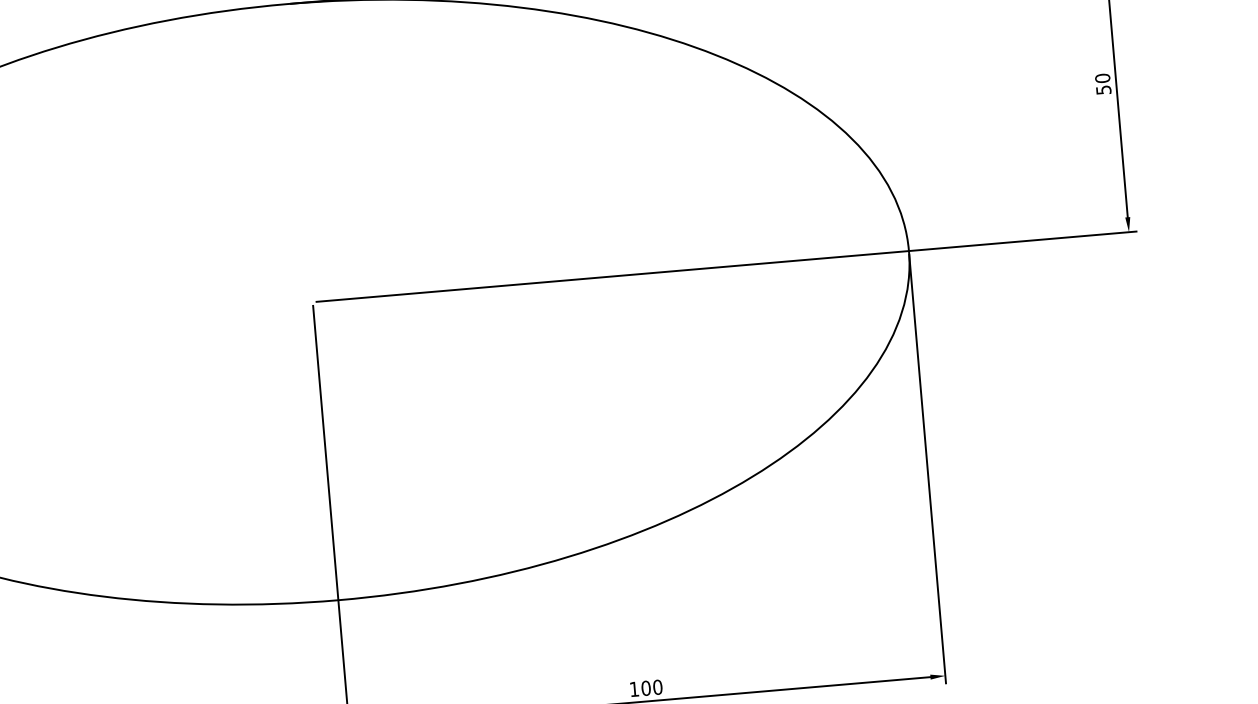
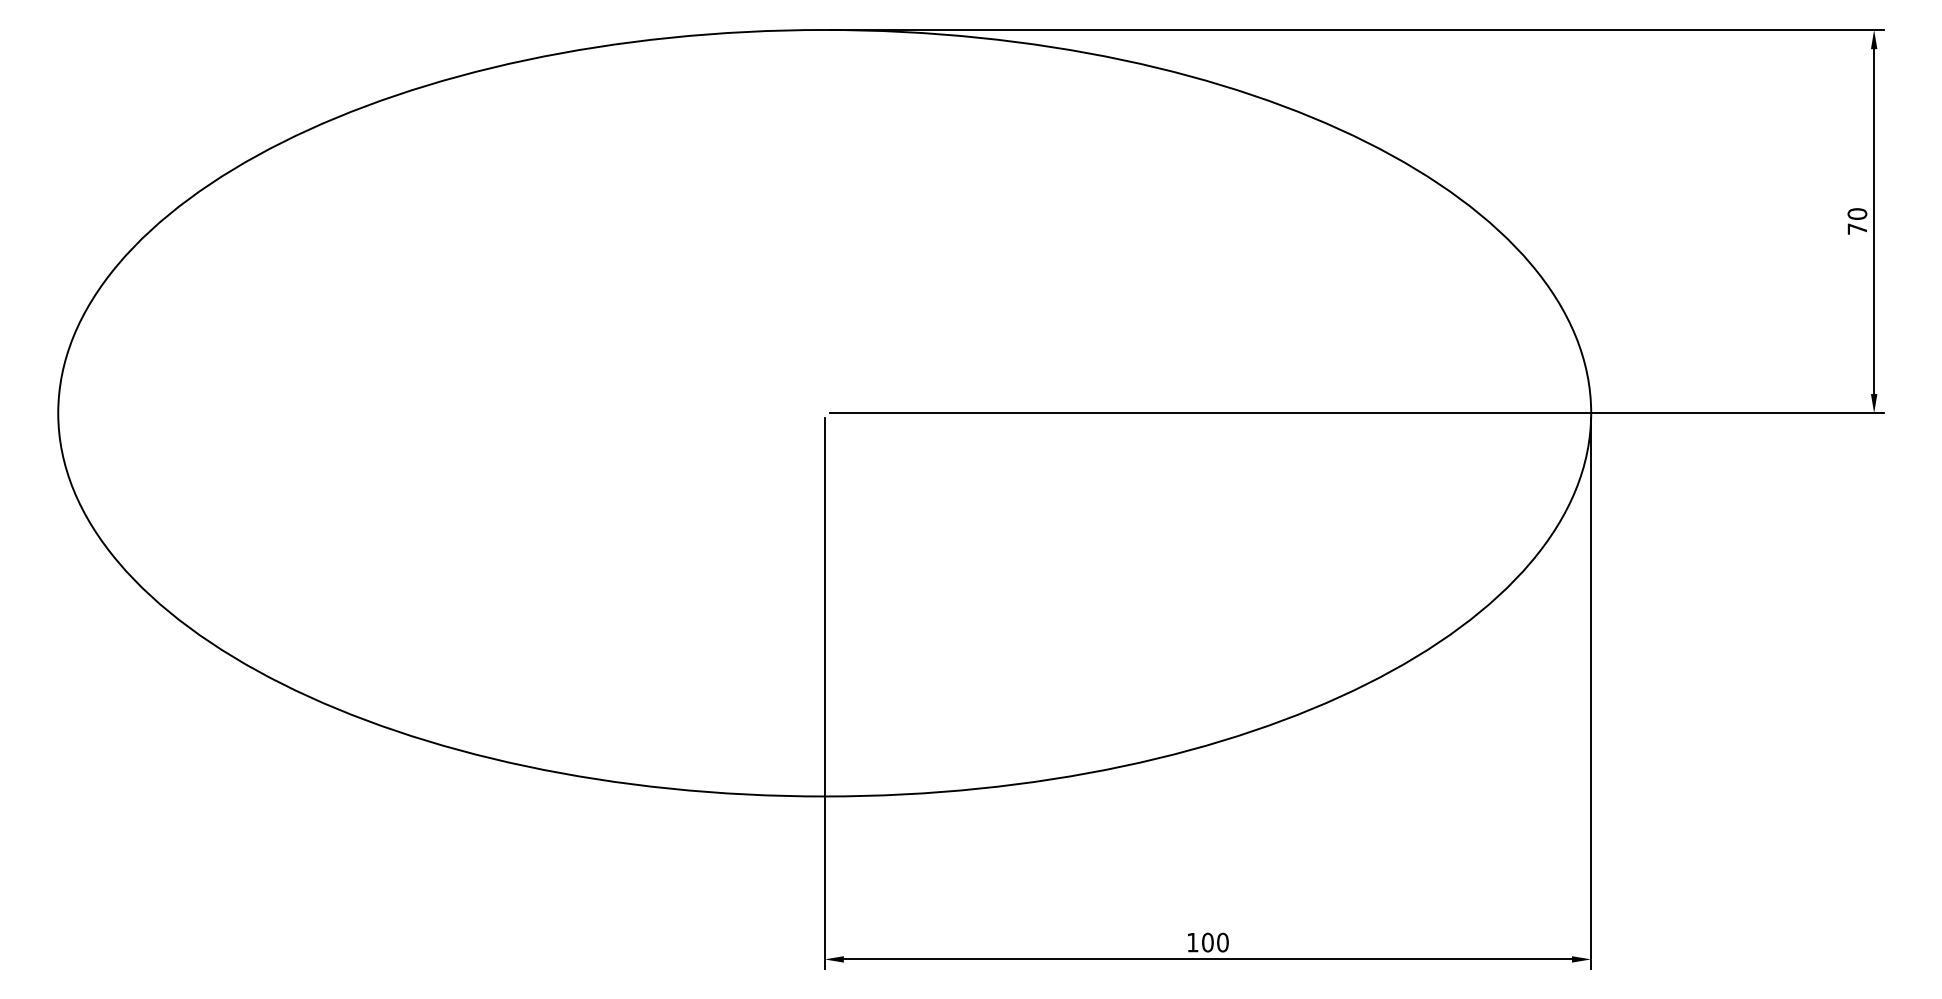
text: (1103, 89) -> (1857, 228), 50 -> 70

